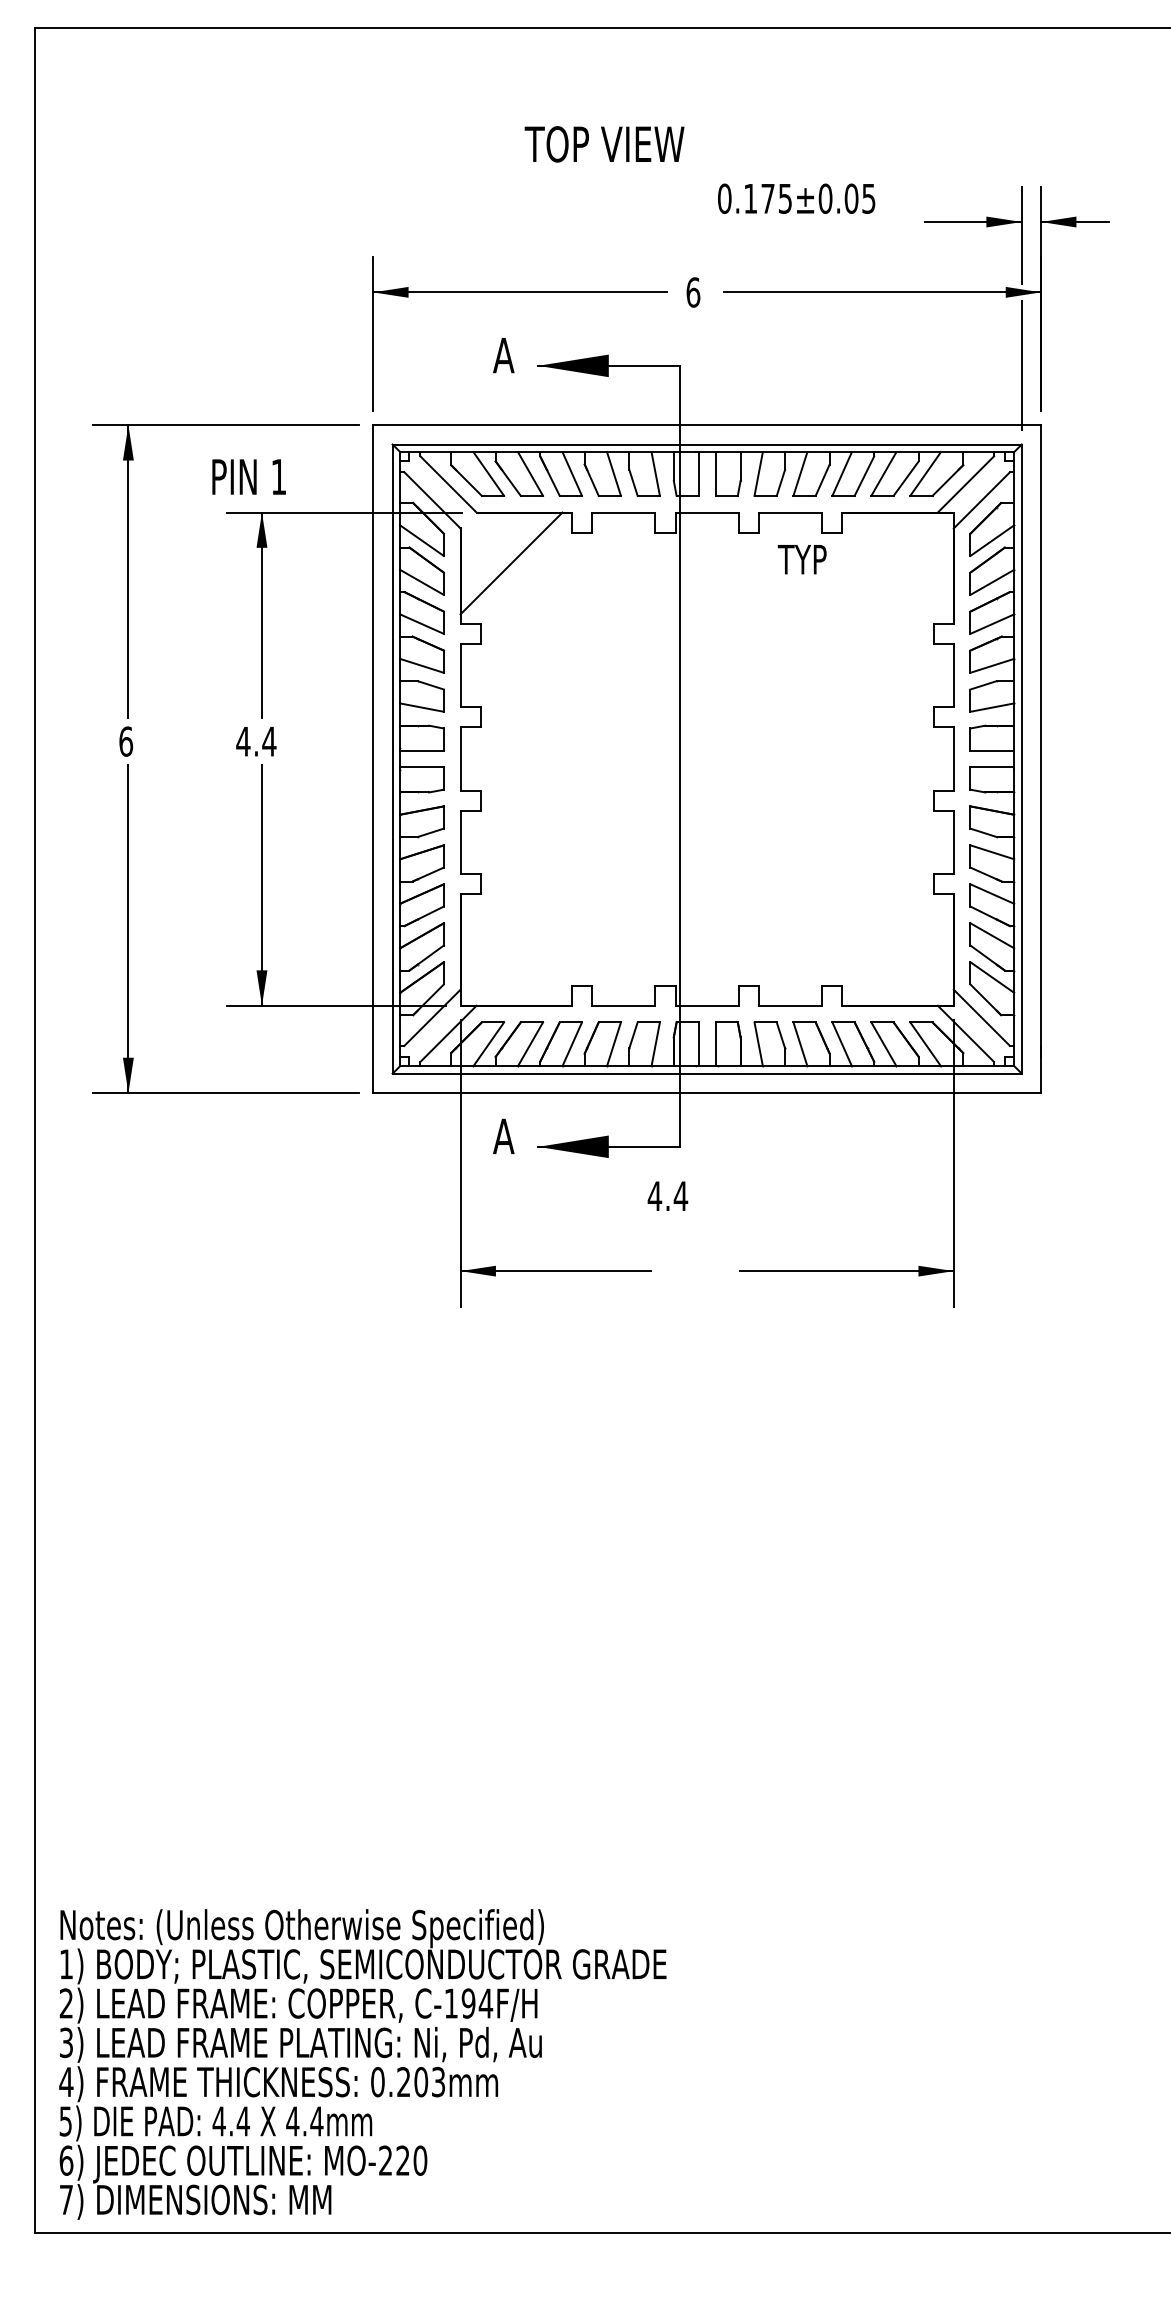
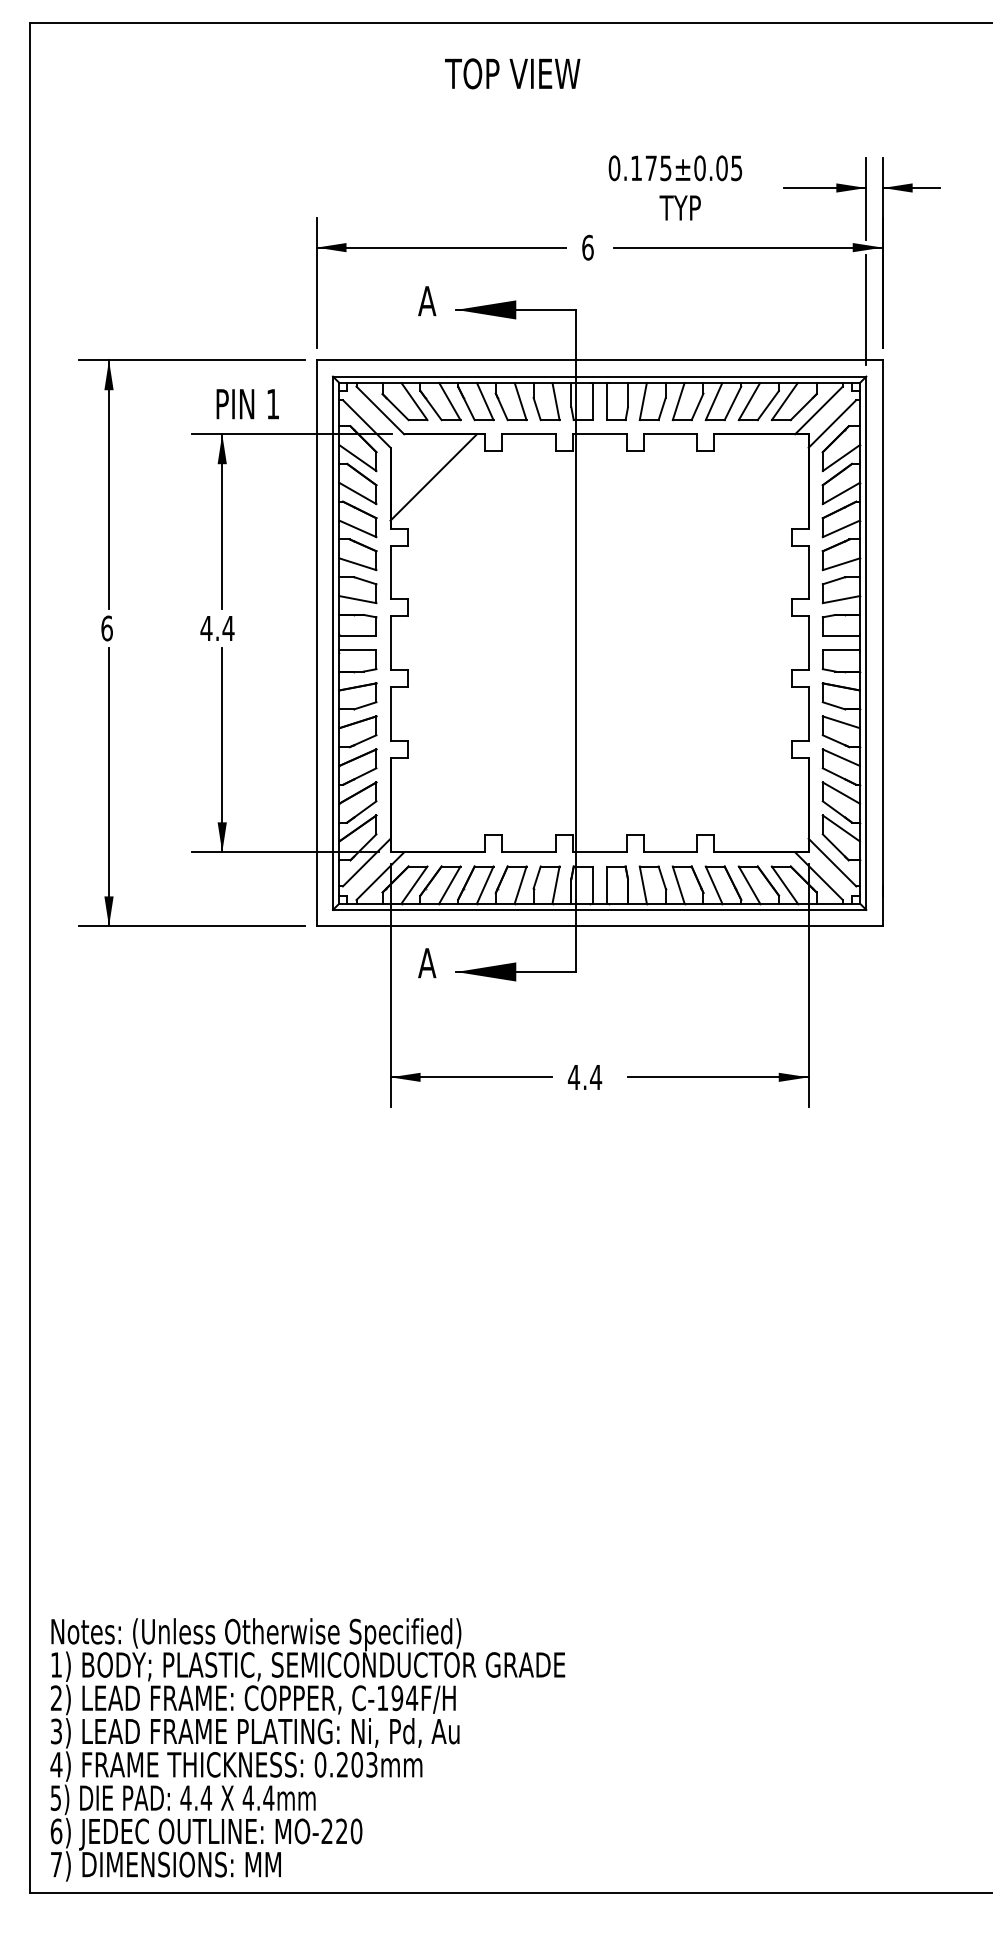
text: (604, 144) -> (512, 73), moved
text: (248, 476) -> (247, 403), moved
text: (801, 559) -> (679, 207), moved
text: (667, 1195) -> (584, 1076), moved

